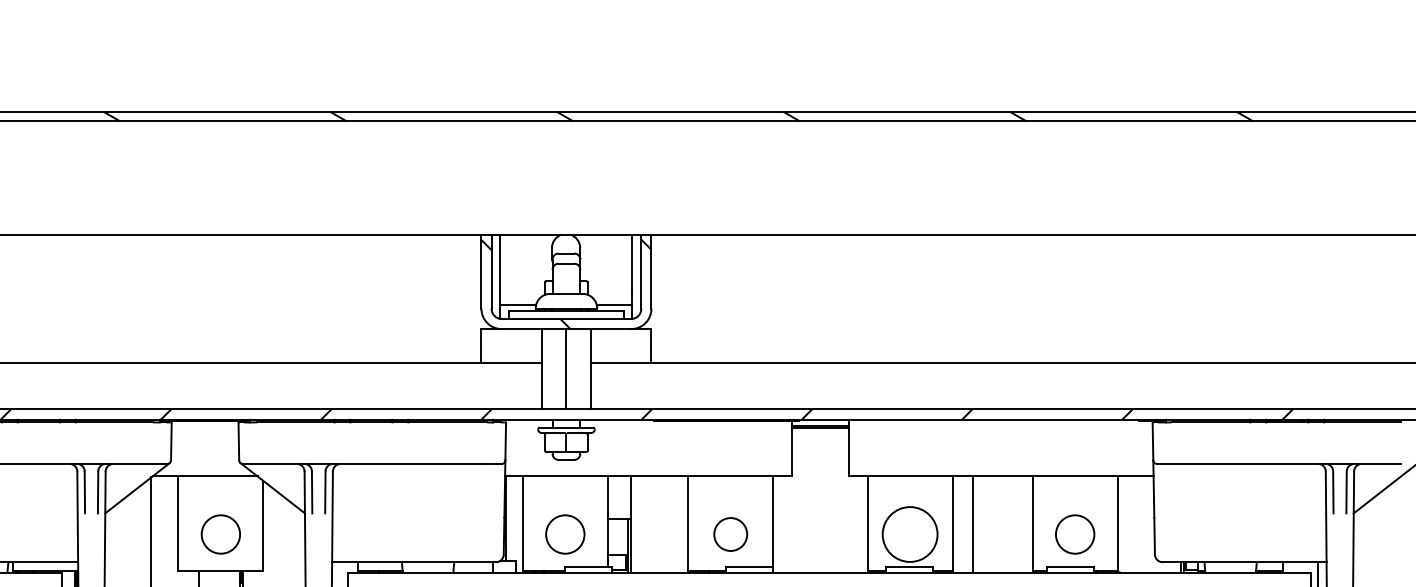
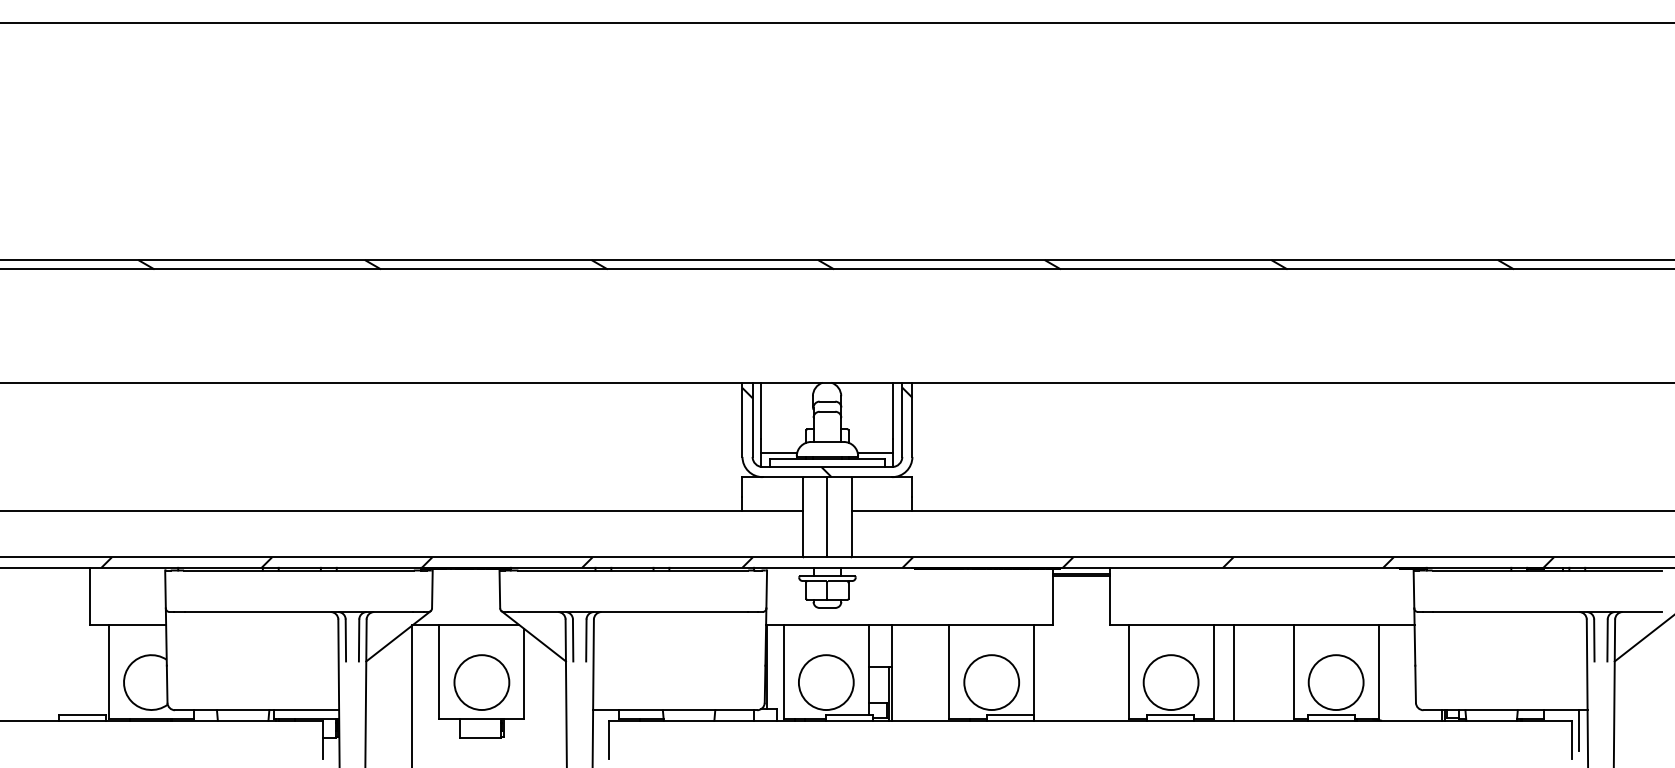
circle: (220, 534) -> (481, 682), size x1.43
circle: (564, 534) -> (825, 682), size x1.43
circle: (730, 534) -> (991, 682), size x1.67
circle: (1074, 534) -> (1335, 682), size x1.43

